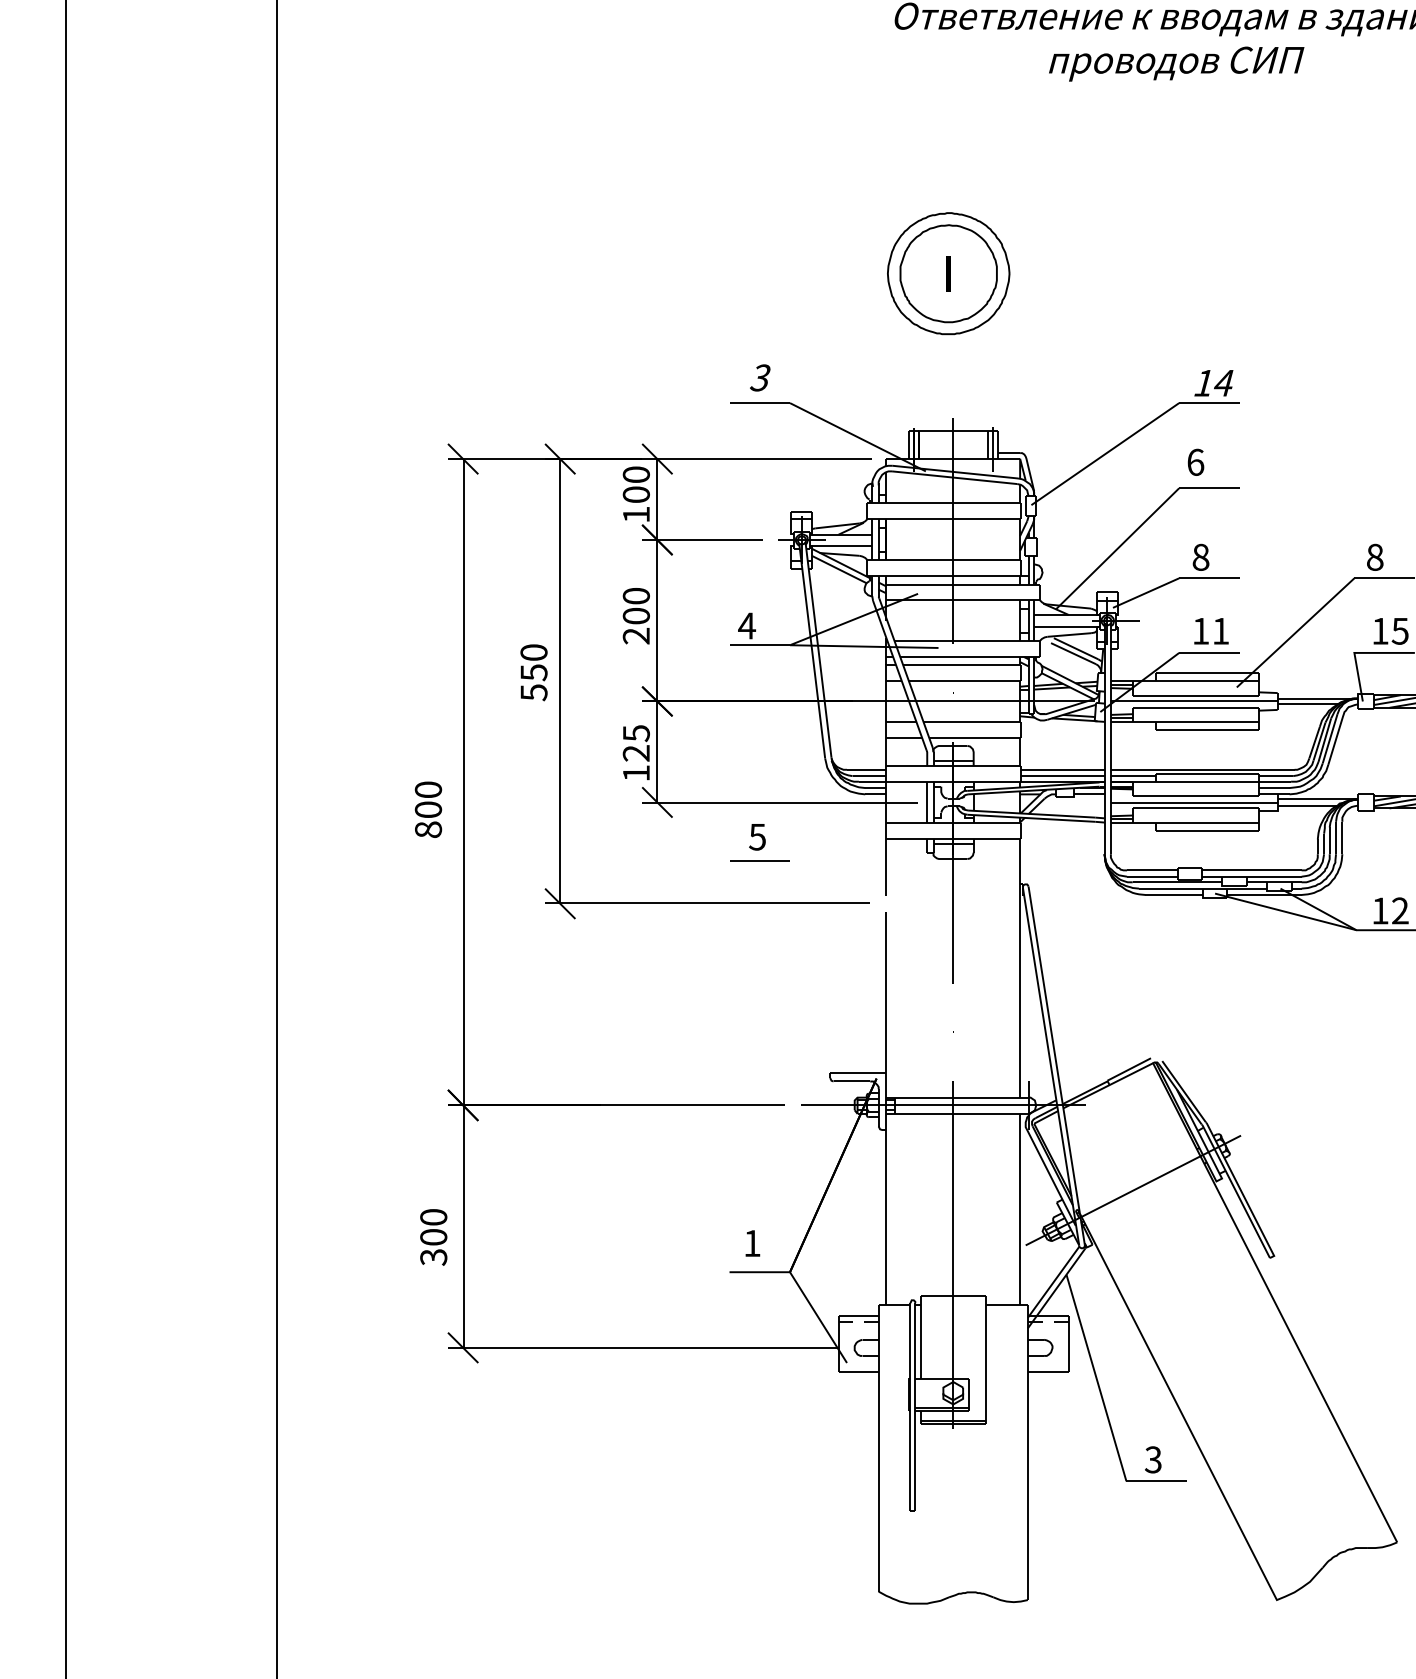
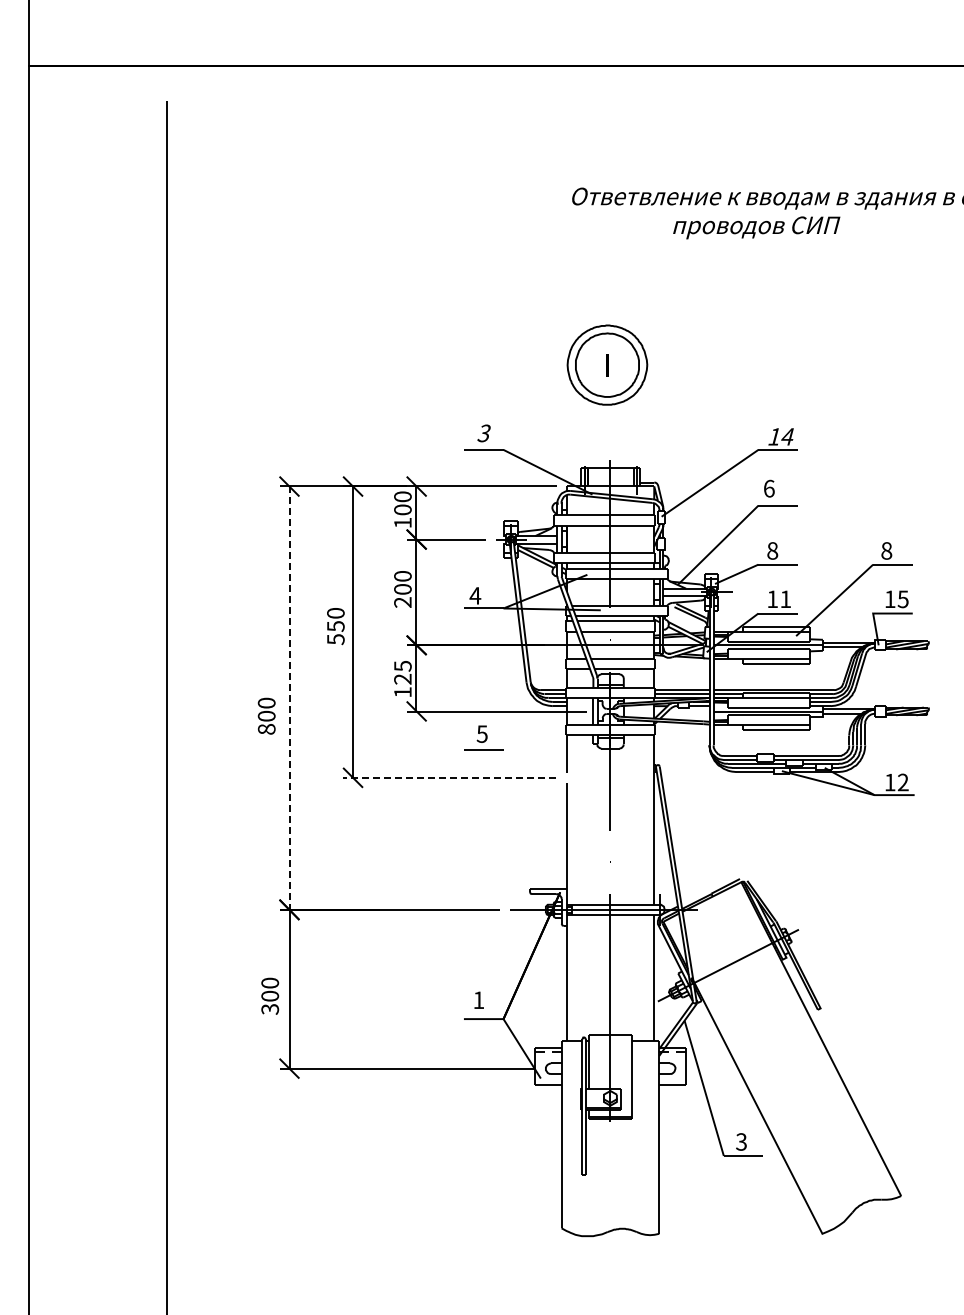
line: (463, 782) -> (289, 698), solid -> dashed
line: (707, 903) -> (449, 777), solid -> dashed

